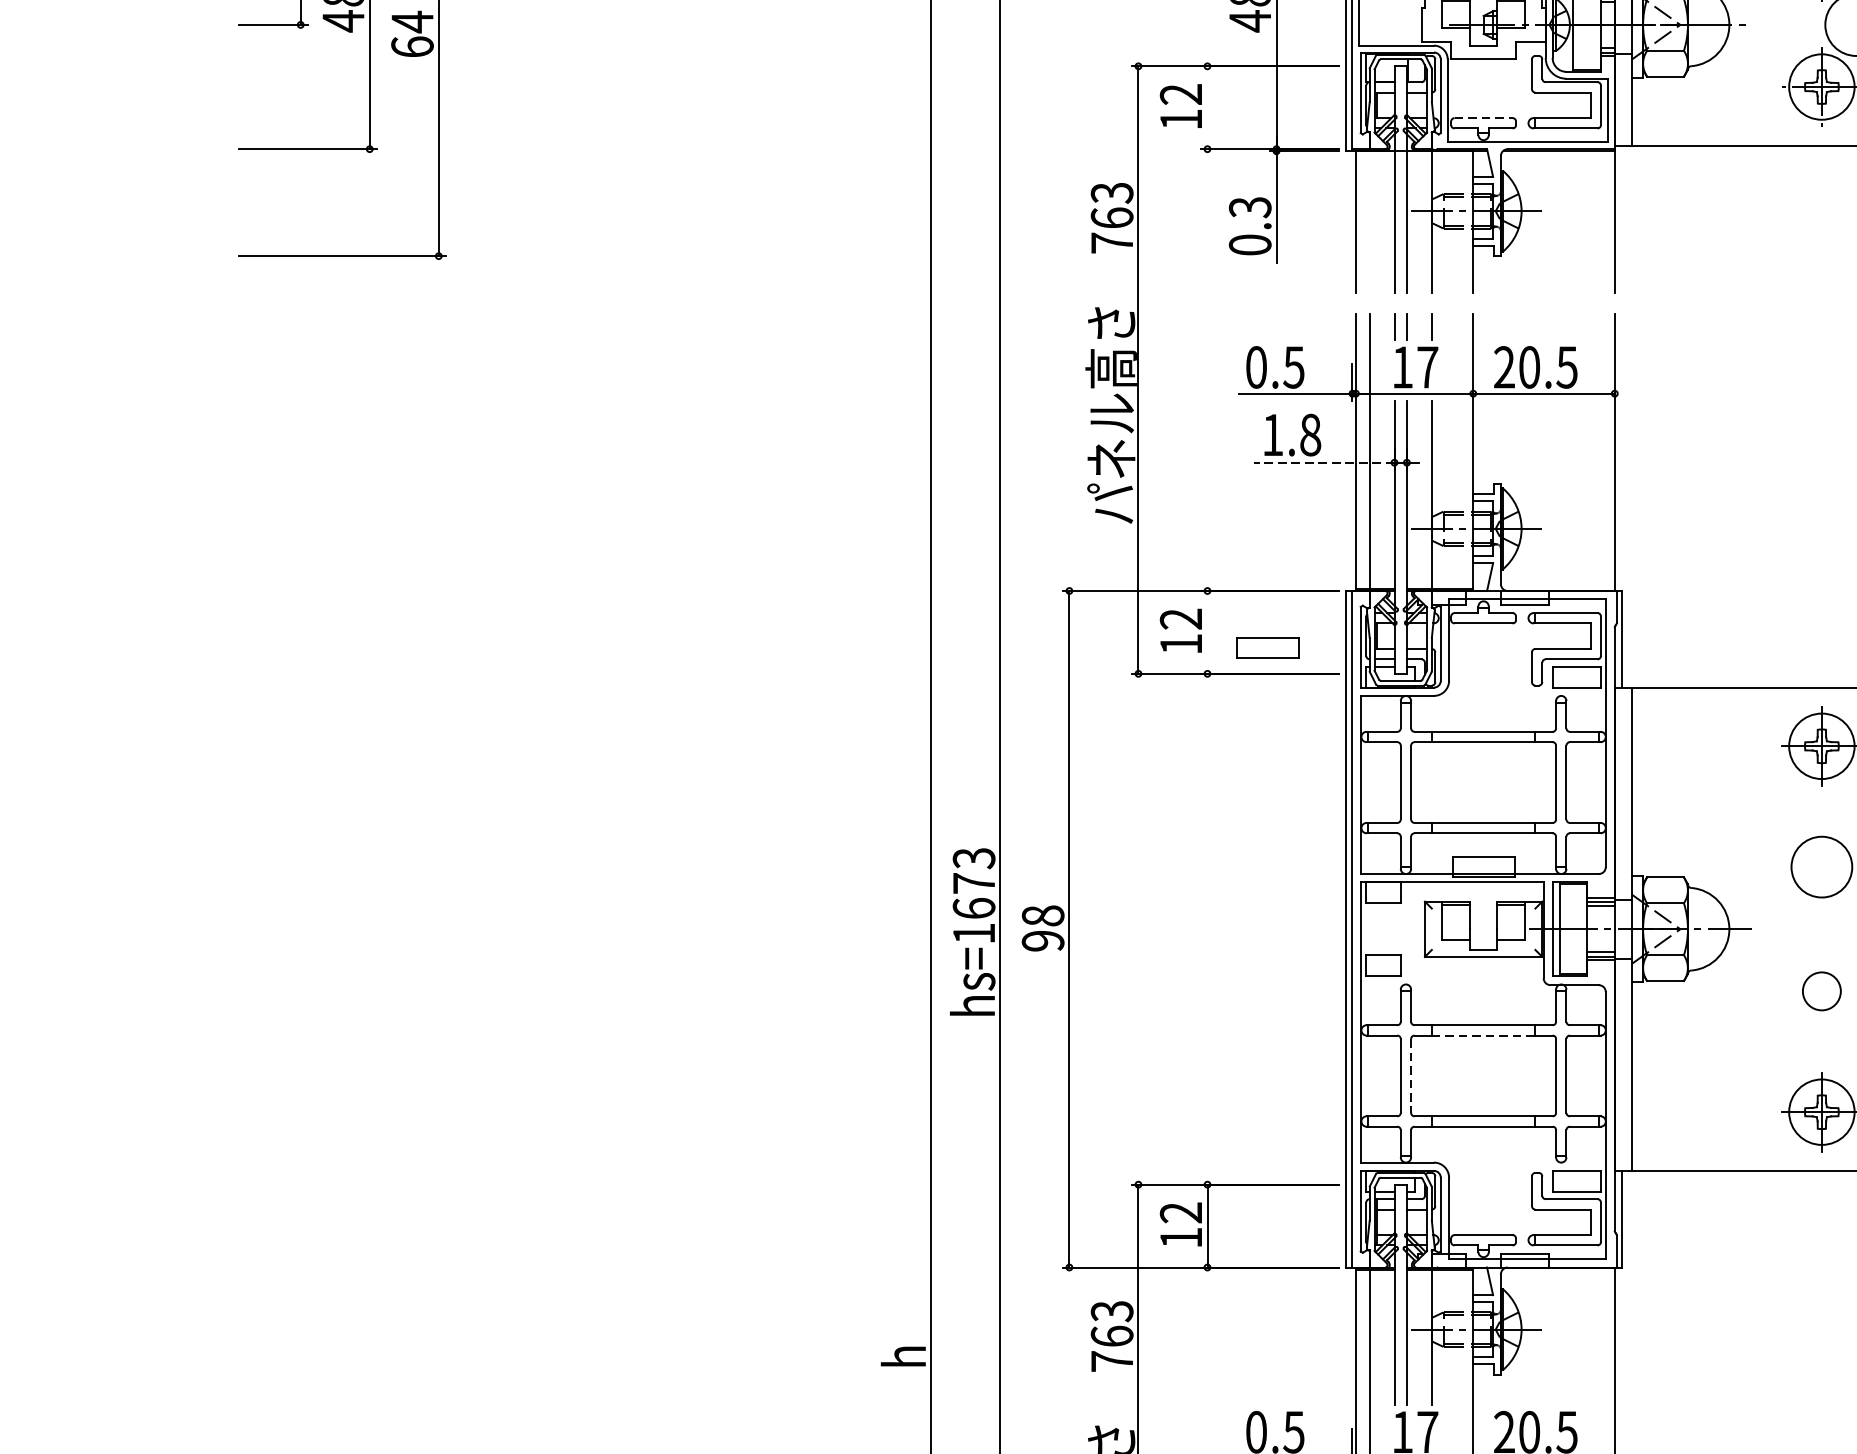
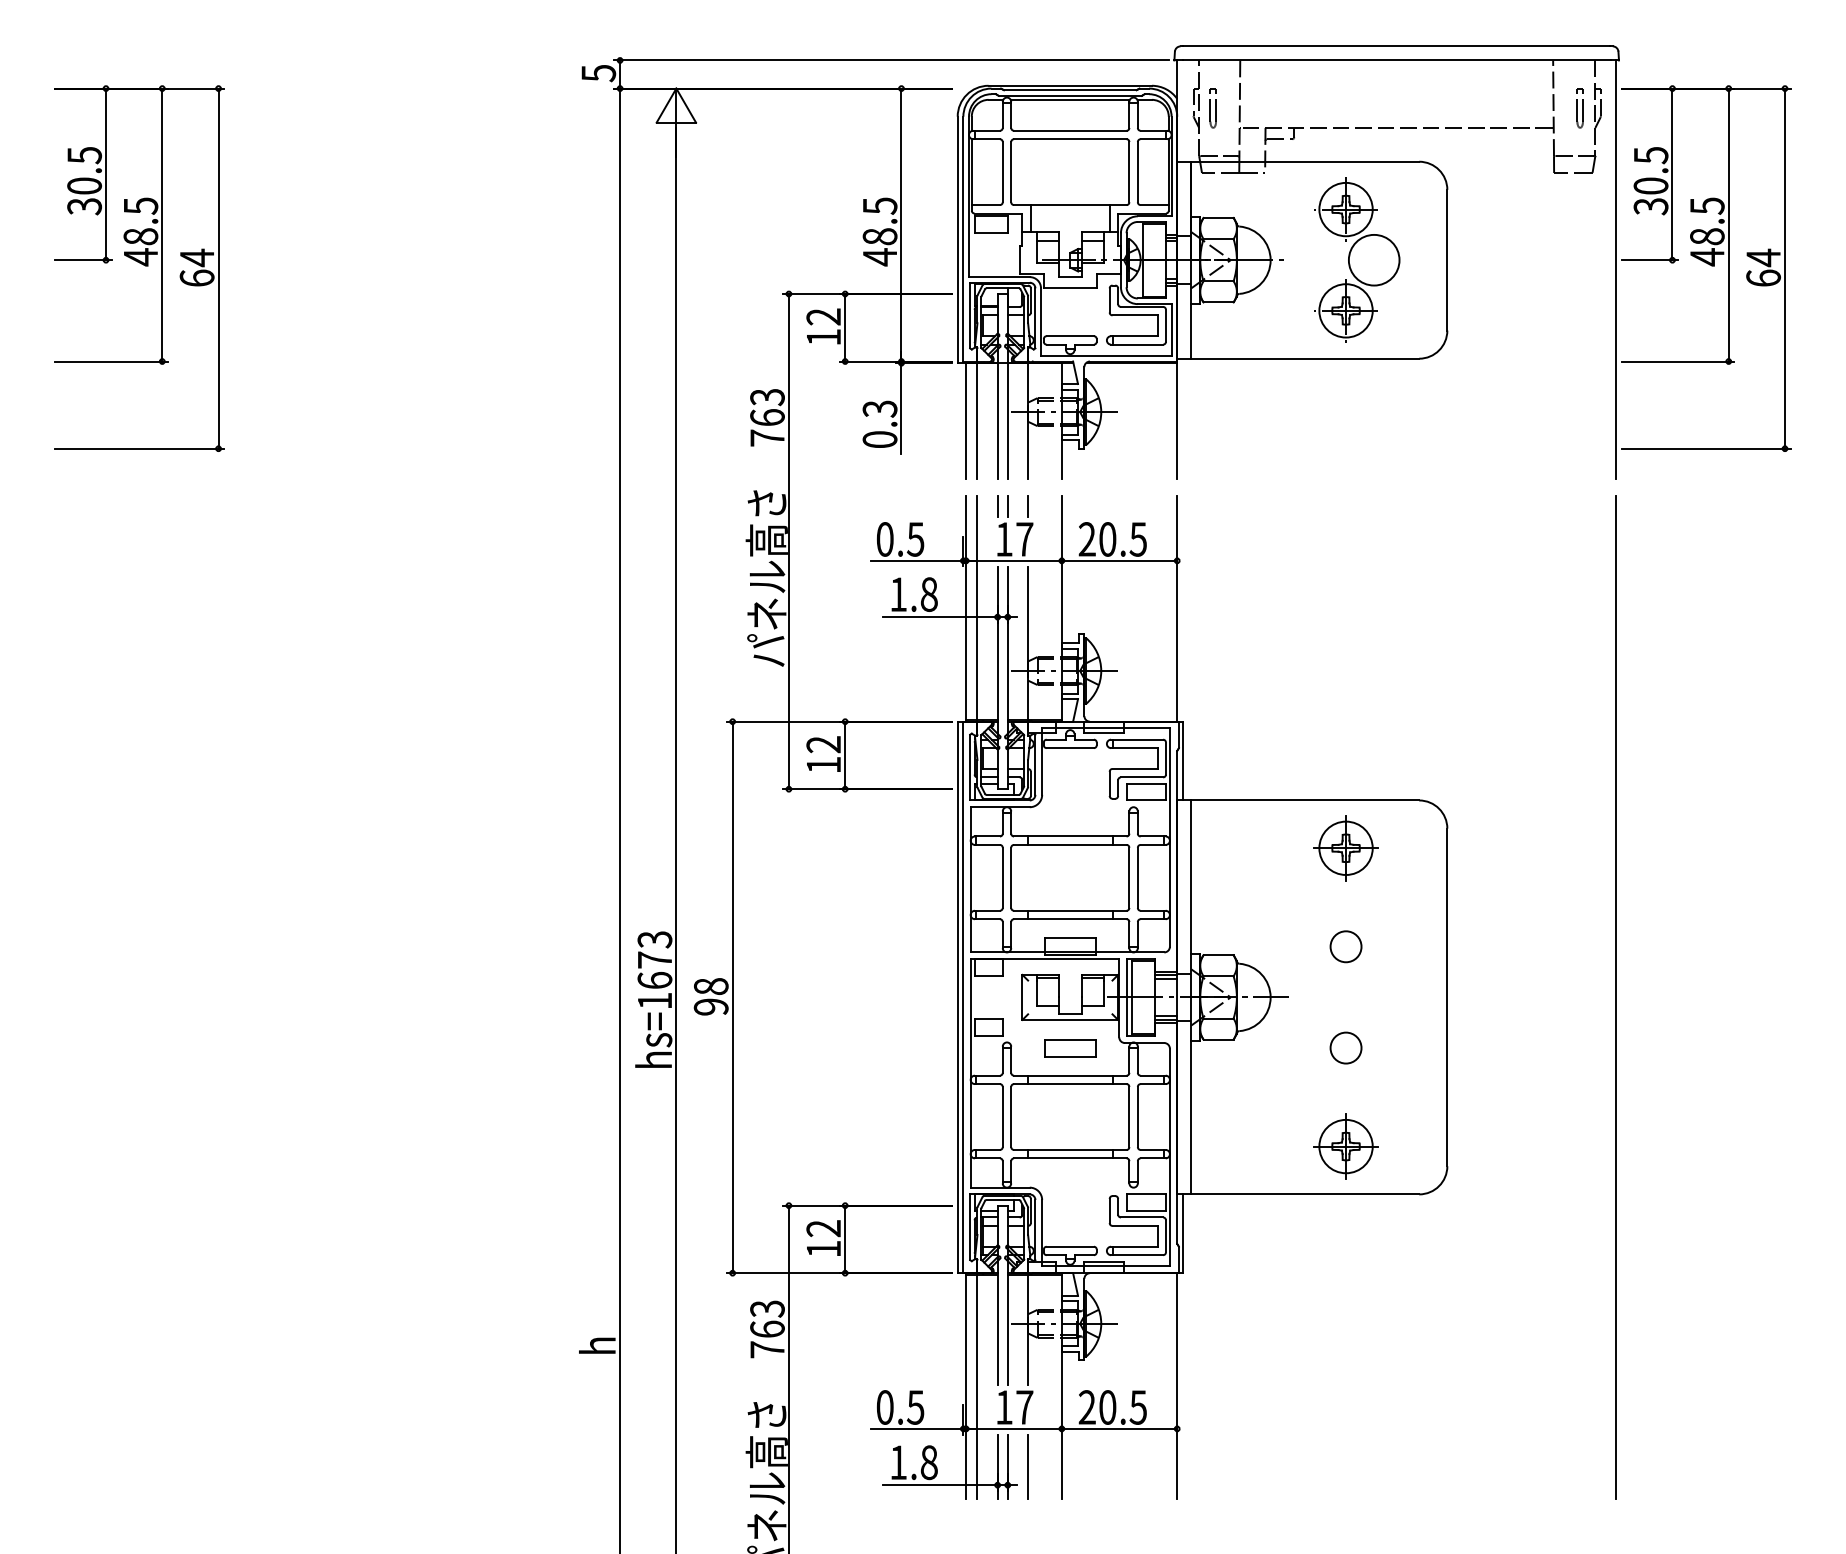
line: (1207, 107) -> (845, 327), added
line: (1483, 118) -> (1070, 336), dashed -> solid
line: (1369, 221) -> (977, 420), added
line: (1323, 463) -> (939, 617), dashed -> solid
line: (1207, 632) -> (845, 755), added
part: (1267, 648) -> (1070, 1048), moved
circle: (1821, 866) -> (1345, 946), size x0.62
line: (1483, 1036) -> (1070, 1084), dashed -> solid
line: (1411, 1076) -> (1011, 1117), dashed -> solid

